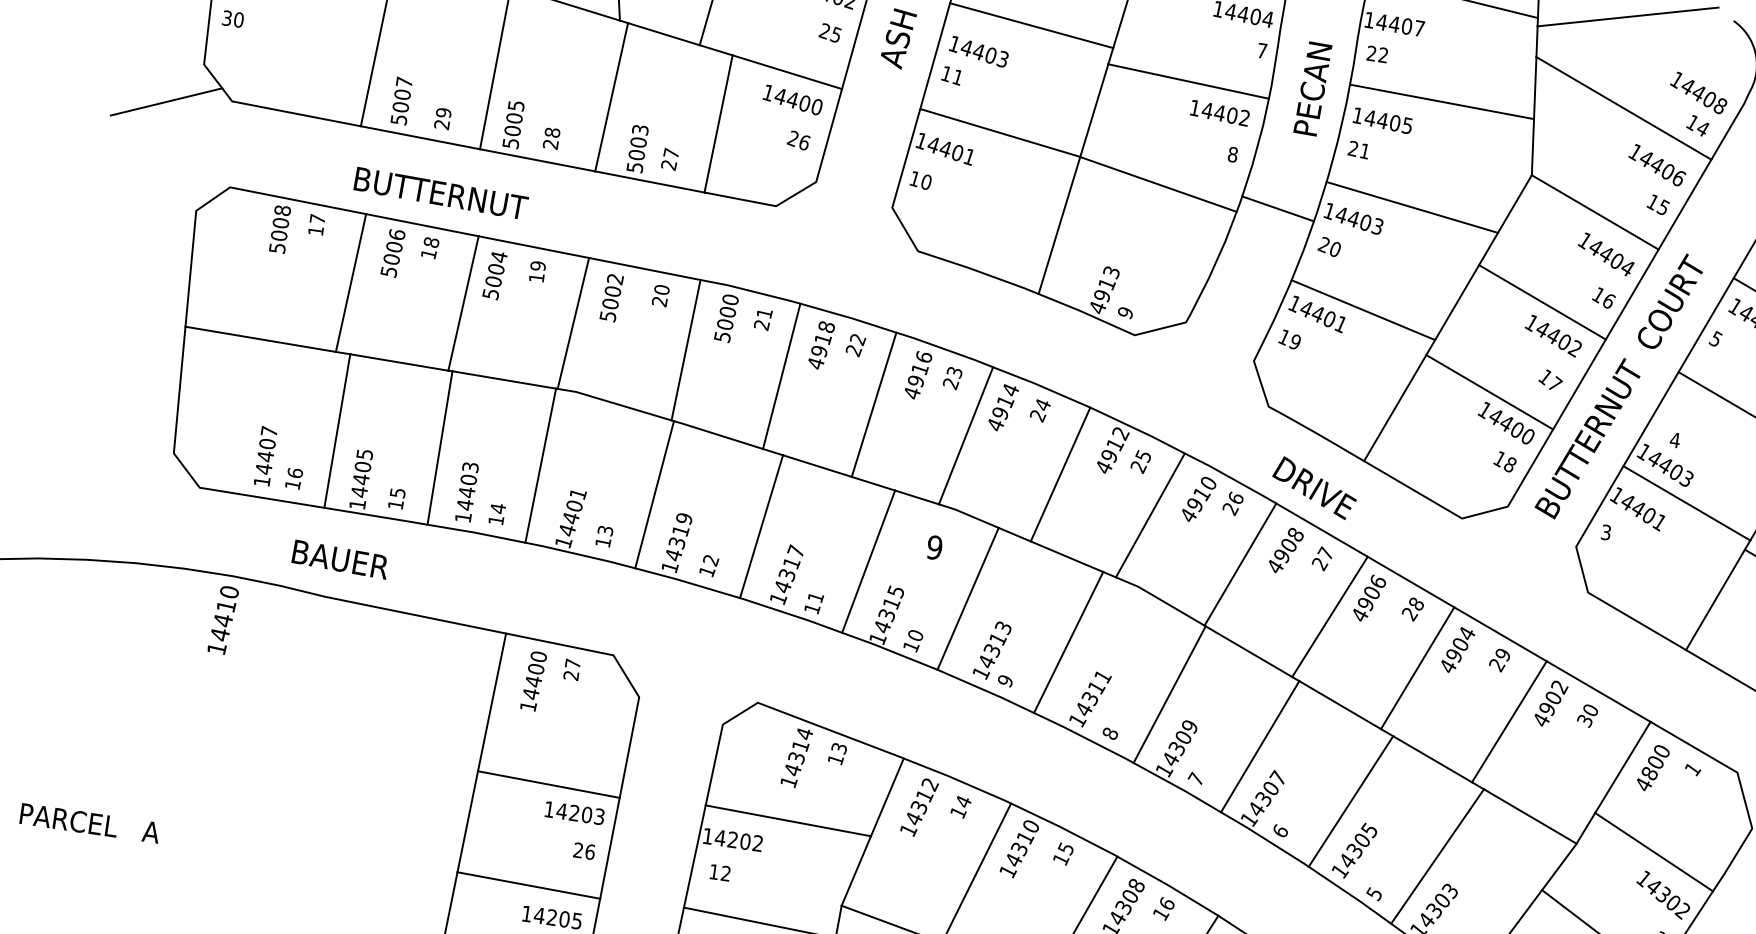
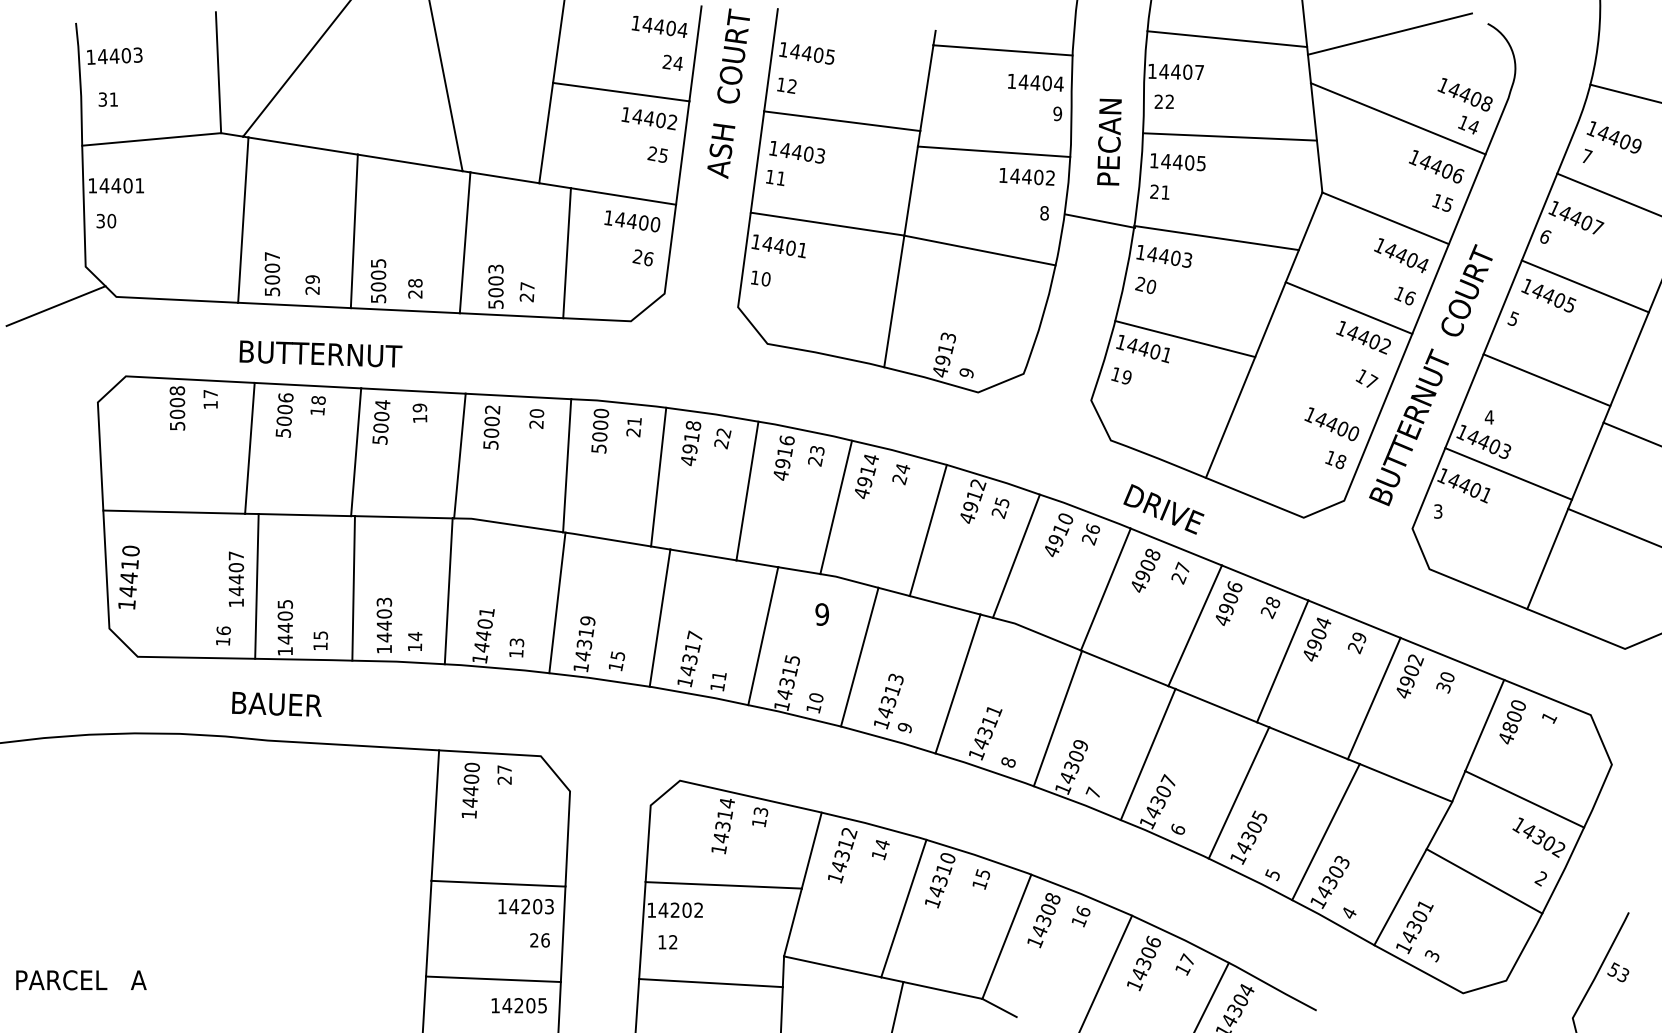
text: (1262, 50) -> (1057, 113), 7 -> 9
line: (1278, 208) -> (1100, 220), moved
line: (1489, 391) -> (1312, 397), removed
text: (265, 455) -> (236, 578), moved
text: (710, 560) -> (617, 656), 12 -> 15
text: (222, 619) -> (128, 577), moved

